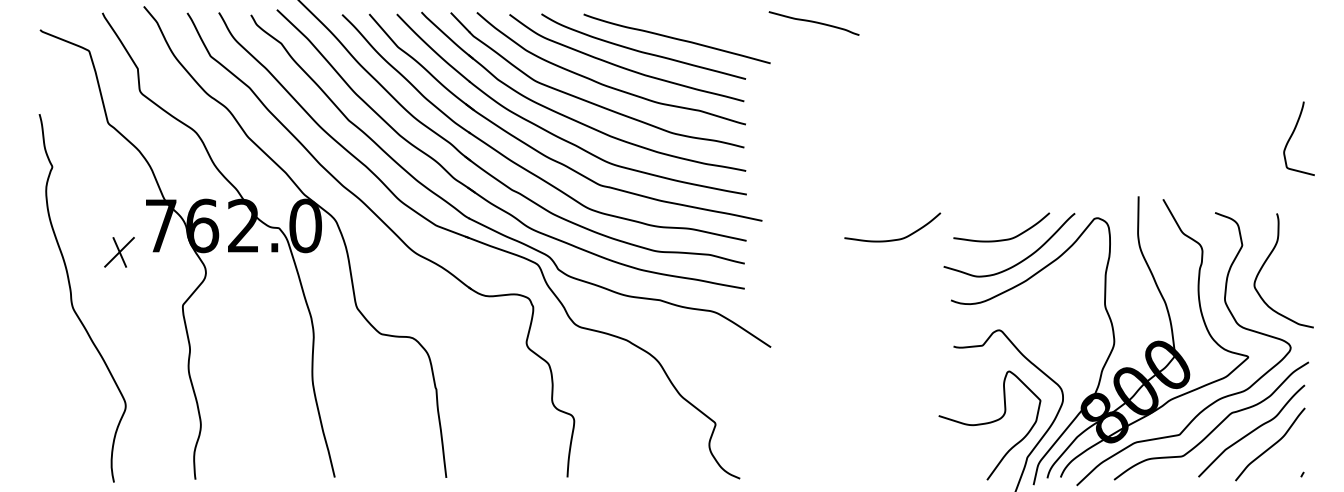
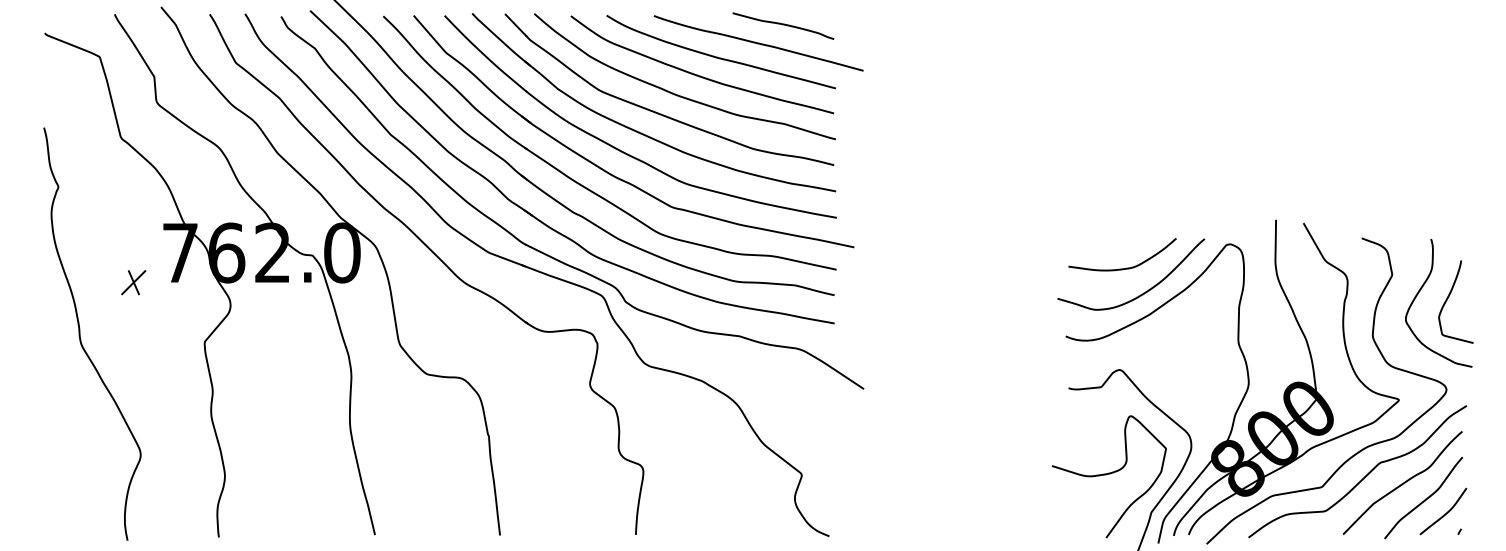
curve: (813, 22) -> (782, 24), moved
curve: (1292, 136) -> (1448, 299), moved
curve: (892, 239) -> (1000, 268), removed
part: (119, 252) -> (133, 282), size x0.71
curve: (1289, 458) -> (1445, 513), added

